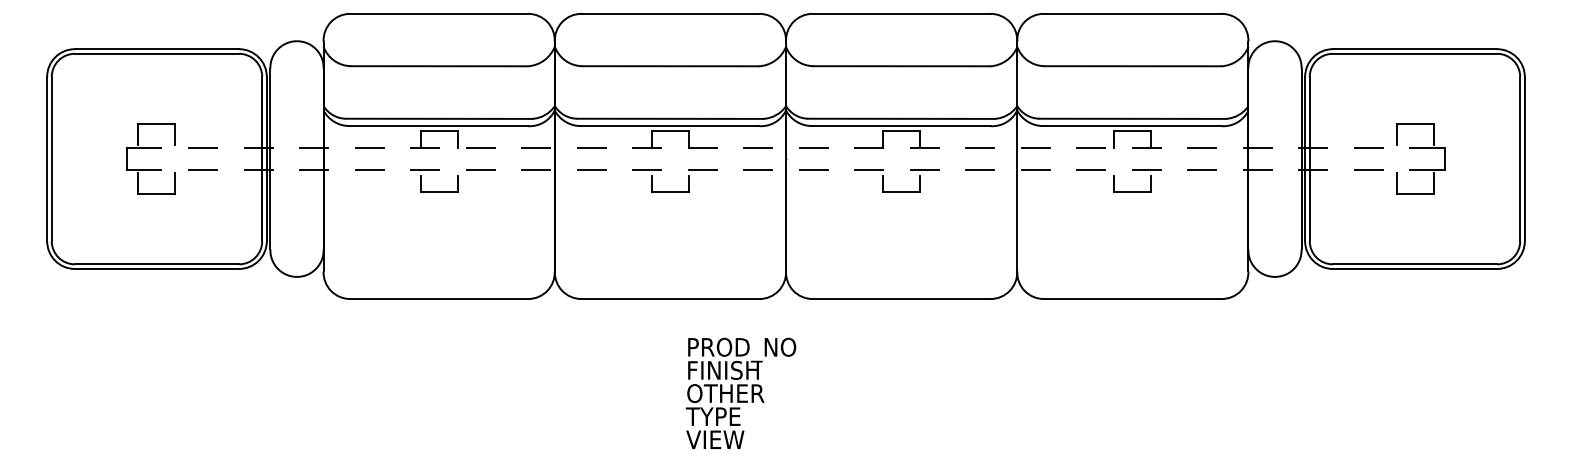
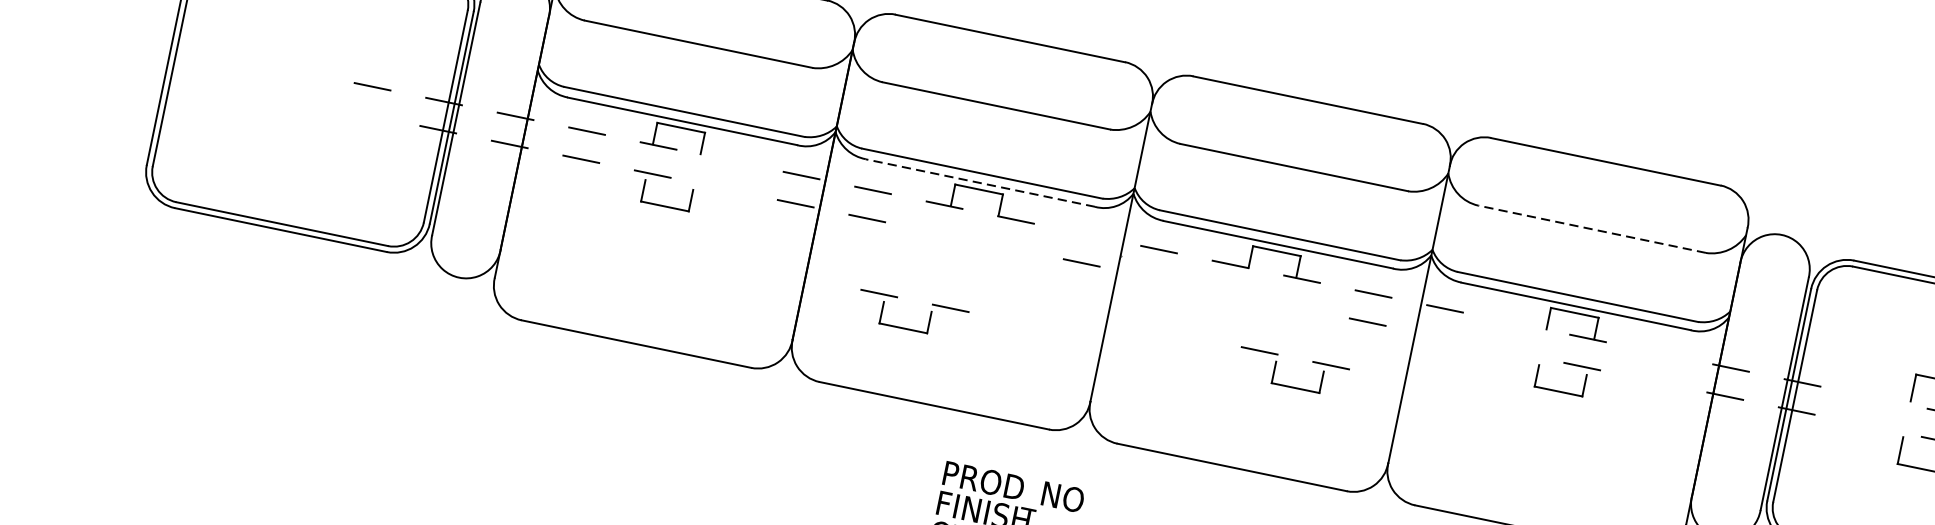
line: (1132, 66) -> (1591, 229), solid -> dashed
line: (670, 126) -> (980, 183), solid -> dashed
part: (150, 148) -> (304, 73), removed
line: (480, 148) -> (729, 161), removed
line: (758, 148) -> (1087, 235), removed
line: (1091, 148) -> (1516, 324), removed
line: (1202, 148) -> (1659, 353), removed
line: (1368, 148) -> (1873, 398), removed
line: (202, 169) -> (366, 114), removed
line: (480, 169) -> (724, 188), removed
line: (813, 169) -> (1153, 277), removed
line: (1035, 169) -> (1439, 336), removed
line: (1090, 169) -> (1509, 350), removed
line: (1201, 169) -> (1652, 380), removed
line: (1368, 169) -> (1868, 425), removed
part: (674, 191) -> (908, 328), moved
part: (896, 191) -> (1289, 385), moved

